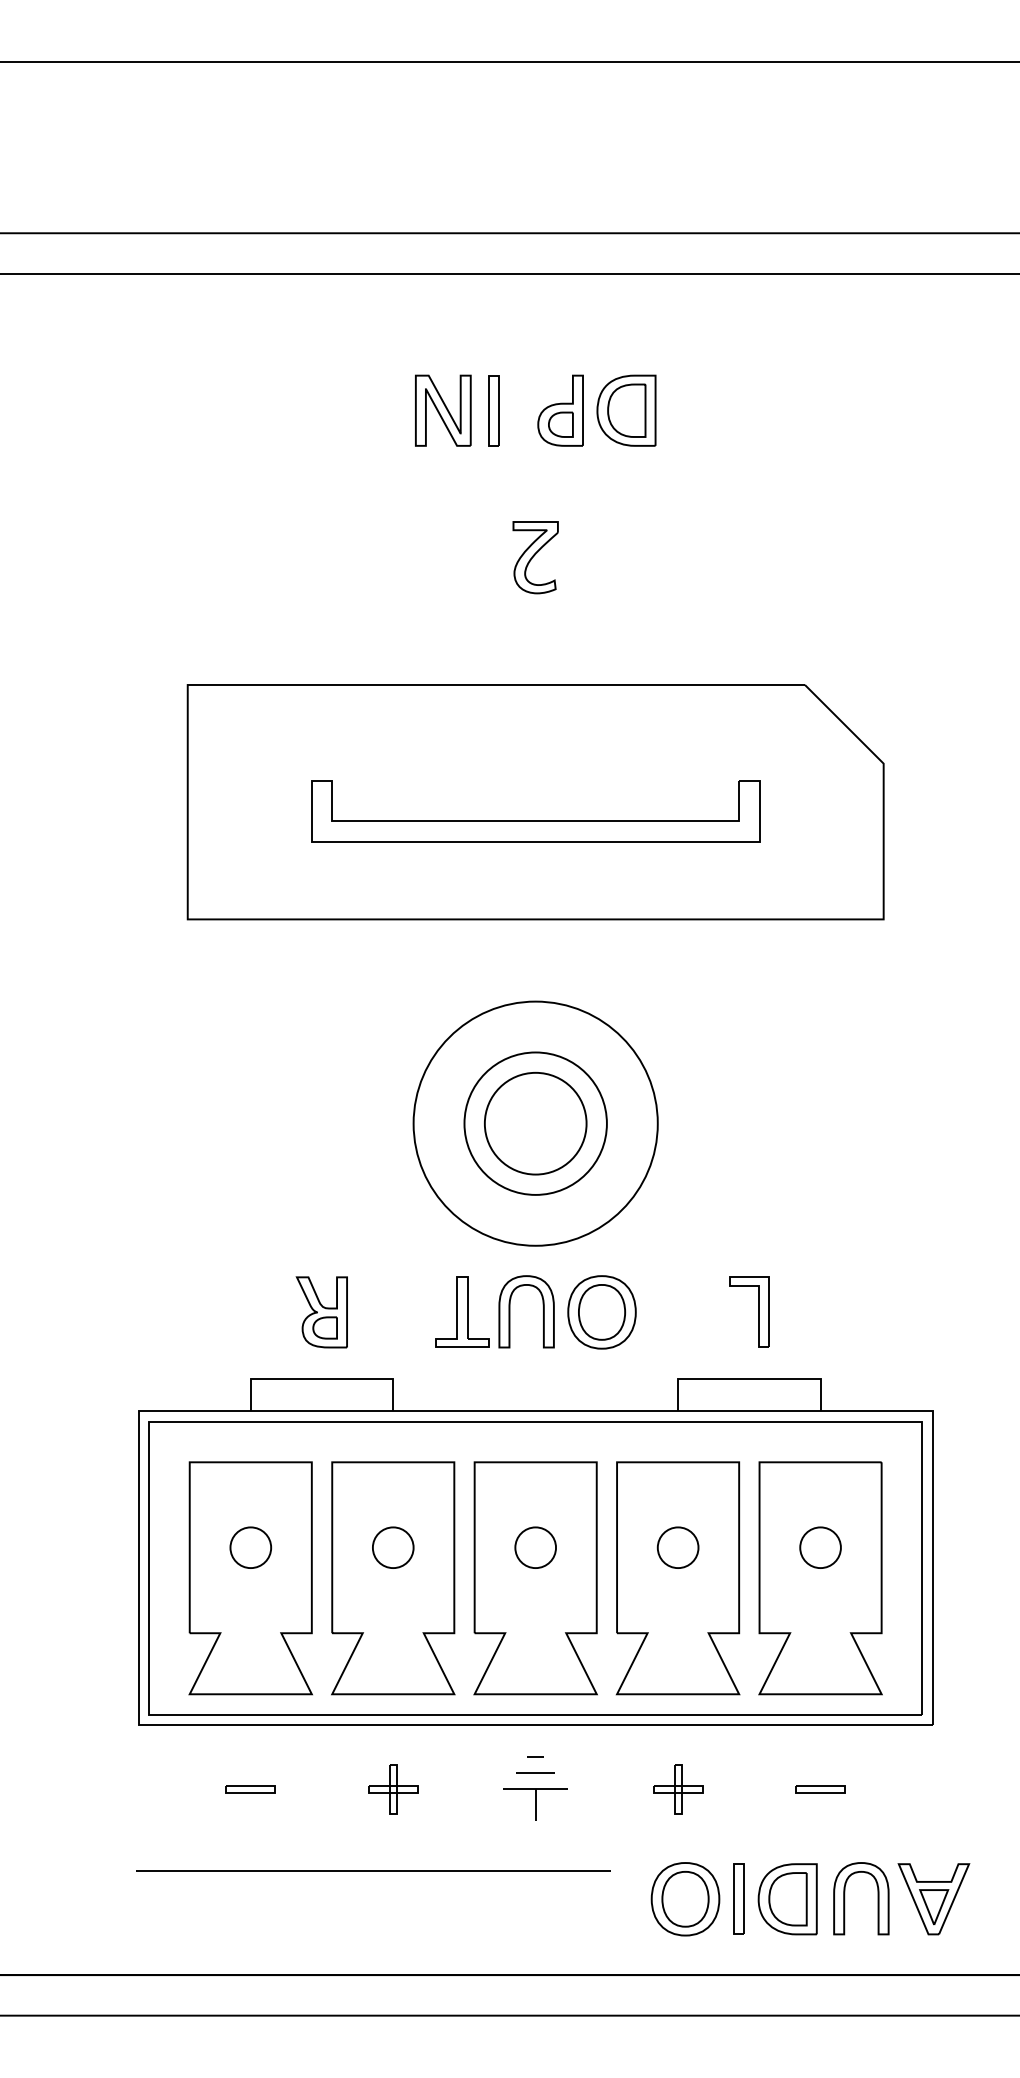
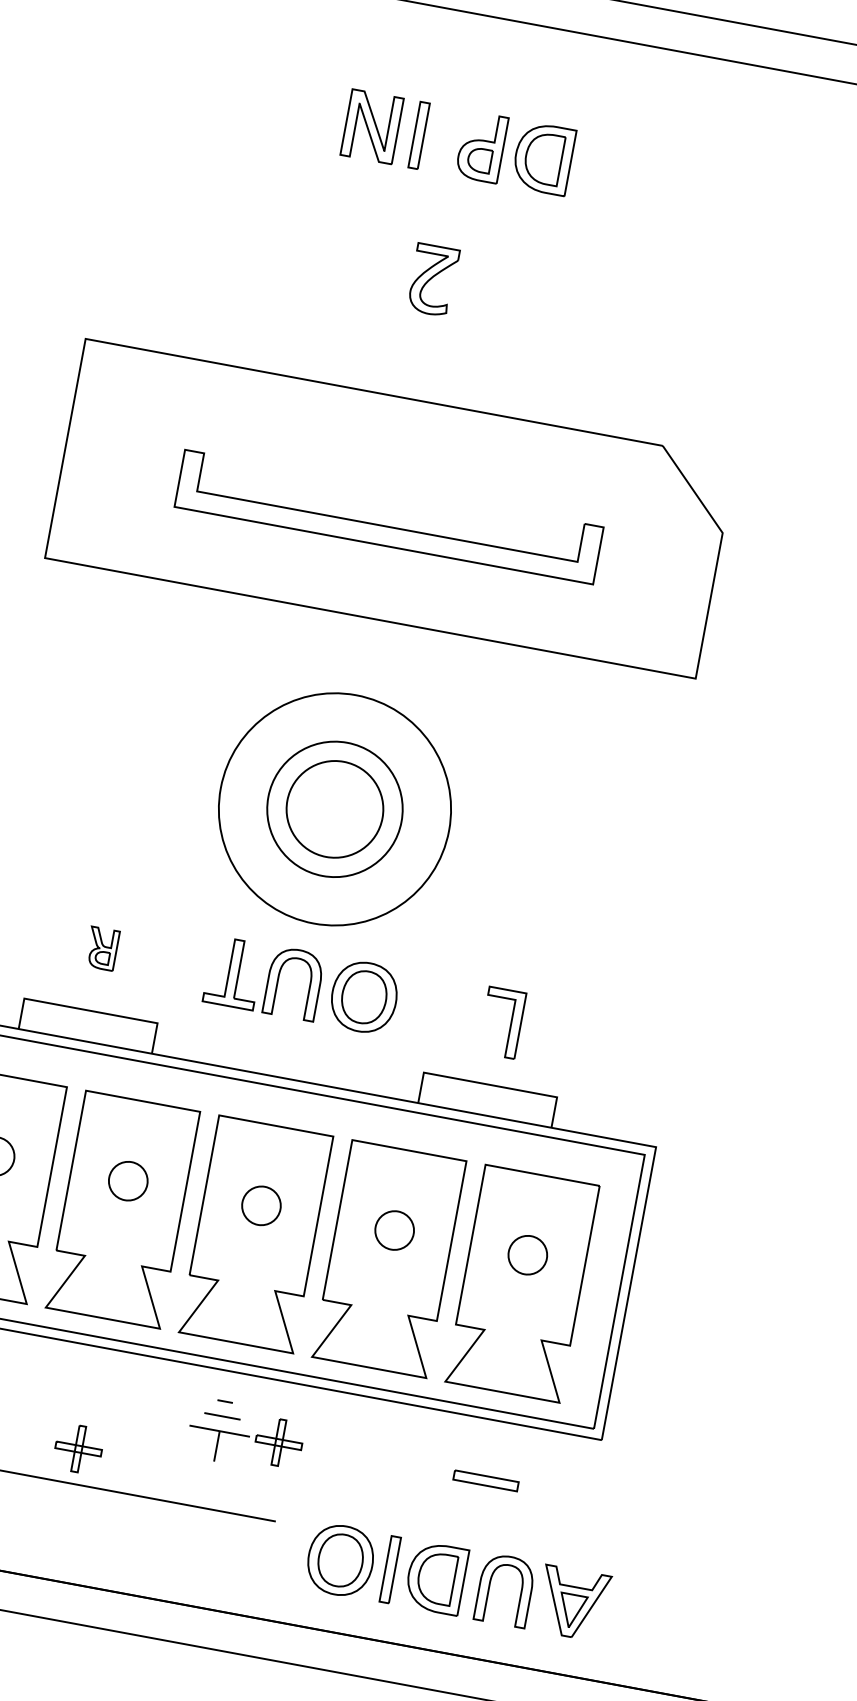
part: (321, 1312) -> (101, 948), size x0.6
part: (393, 1789) -> (78, 1449), moved
part: (678, 1789) -> (279, 1442), moved
part: (820, 1789) -> (485, 1481), size x1.4

